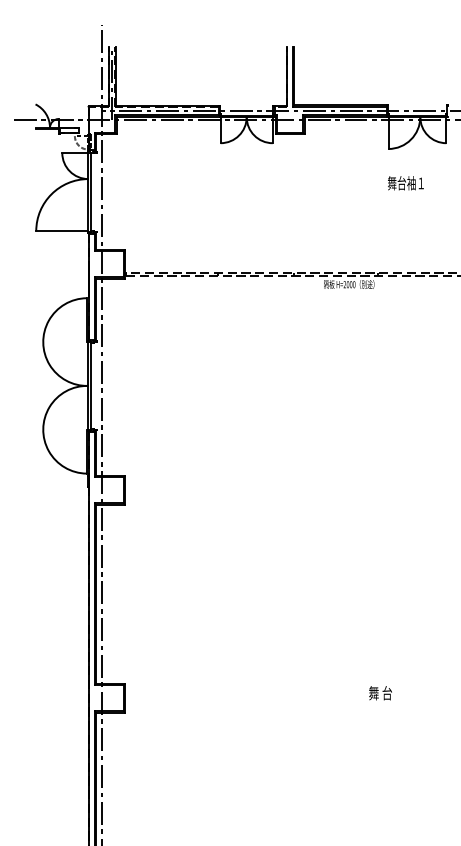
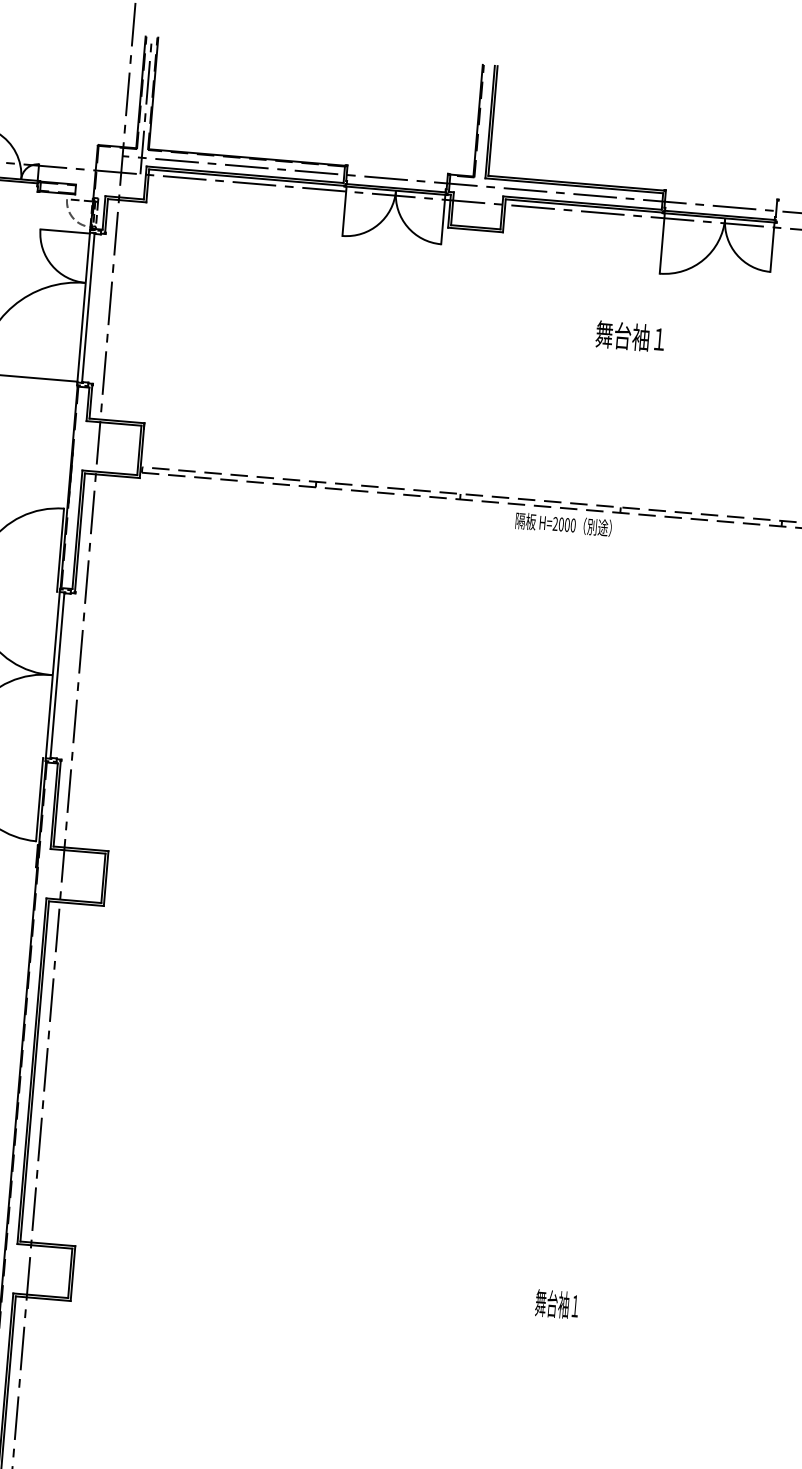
text: (405, 183) -> (629, 337), moved
text: (379, 693) -> (555, 1304), 舞 台 -> 舞台袖１

